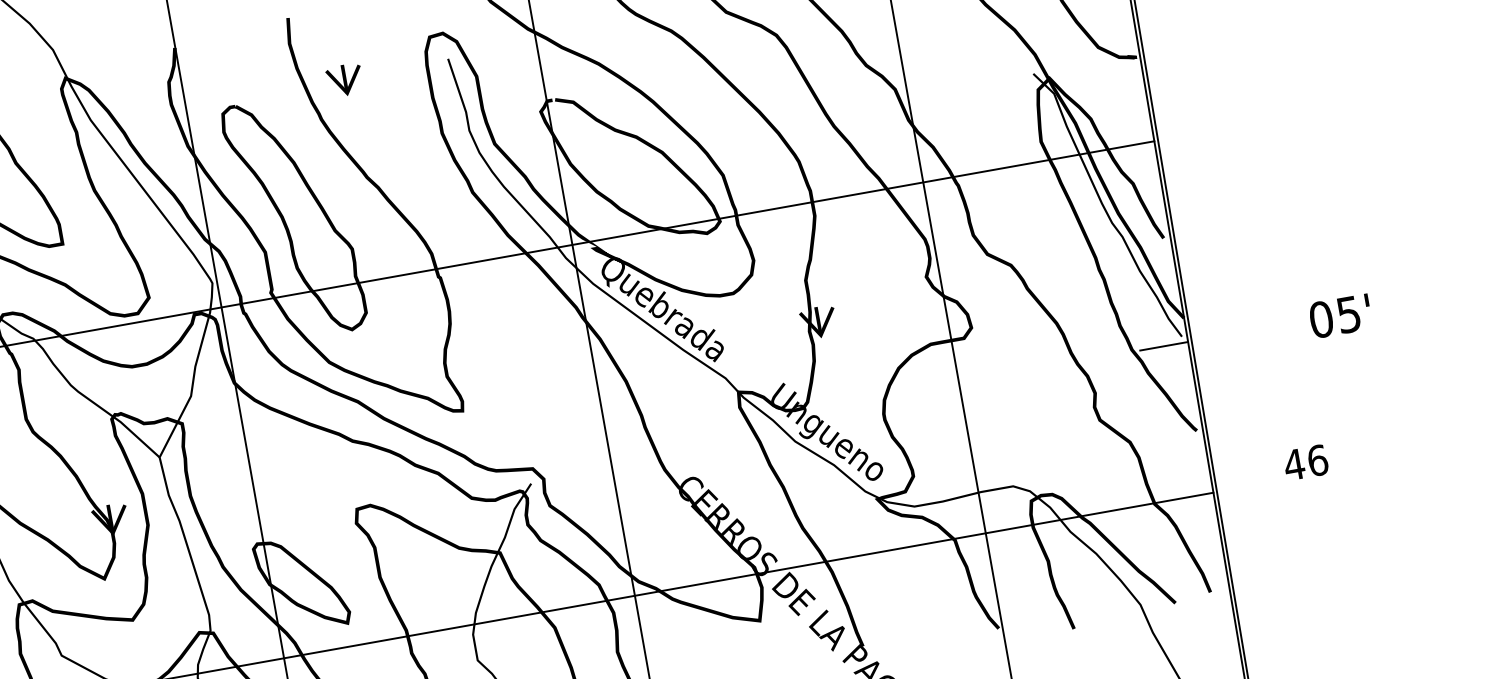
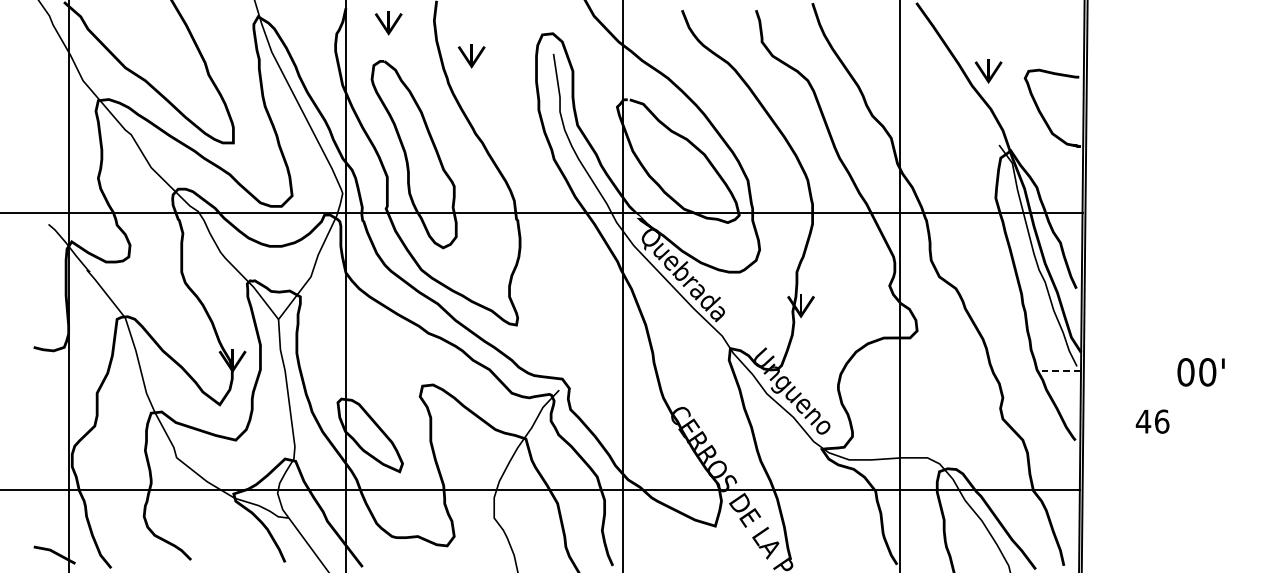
part: (232, 57) -> (388, 23), added
text: (1348, 314) -> (1207, 372), 05' -> 00'
line: (1163, 346) -> (1061, 371), solid -> dashed
text: (1305, 462) -> (1152, 421), moved

